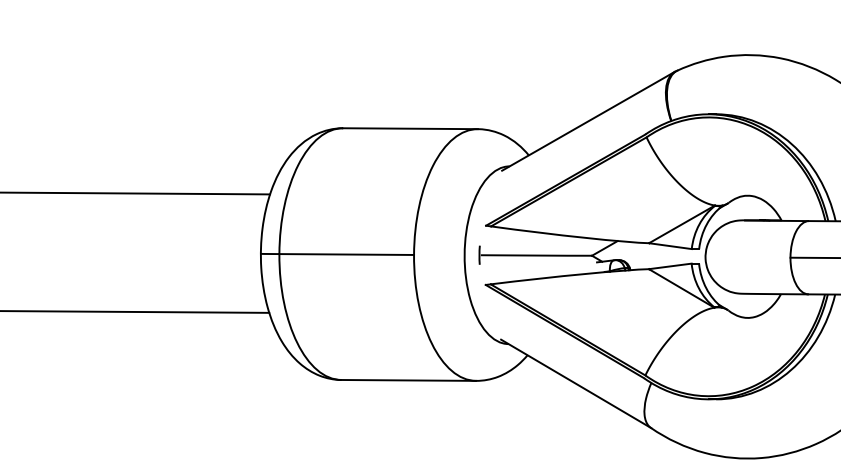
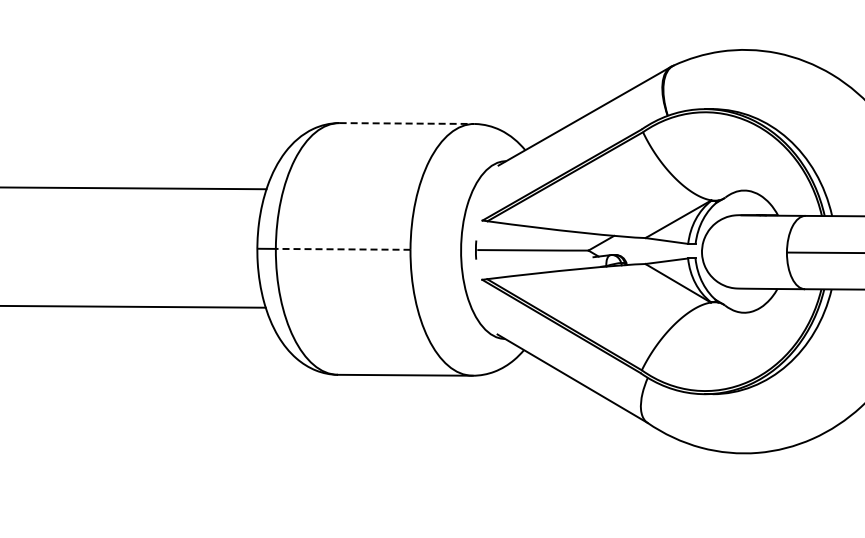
line: (411, 128) -> (407, 123), solid -> dashed
line: (346, 254) -> (342, 249), solid -> dashed

